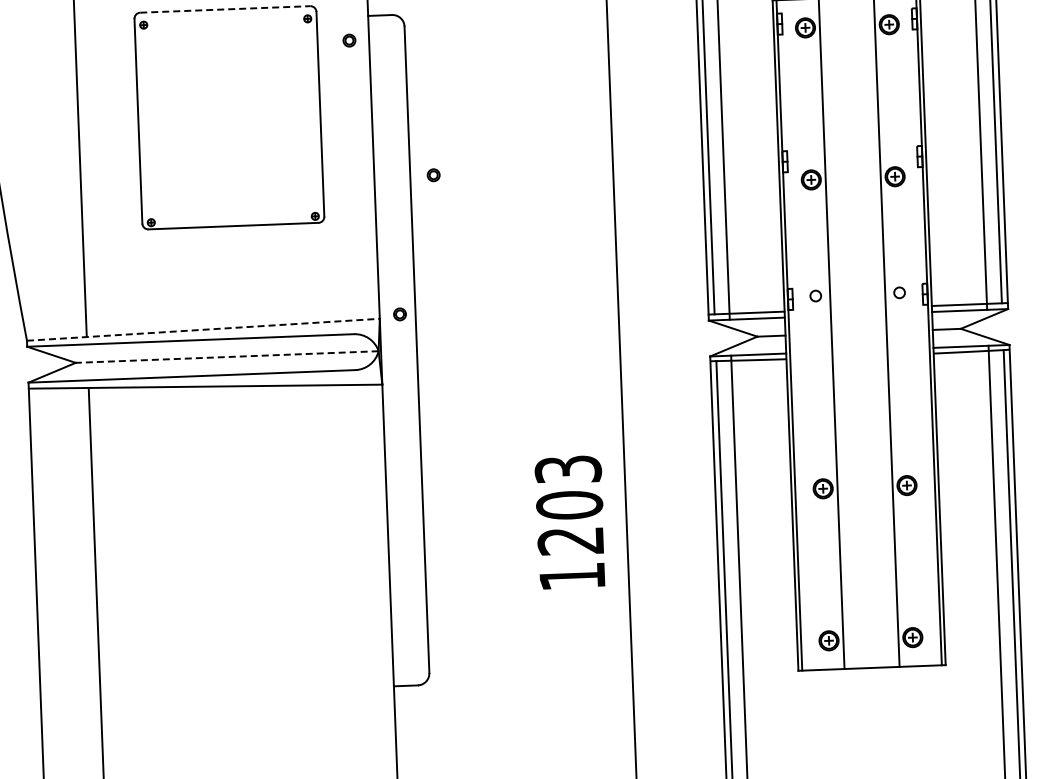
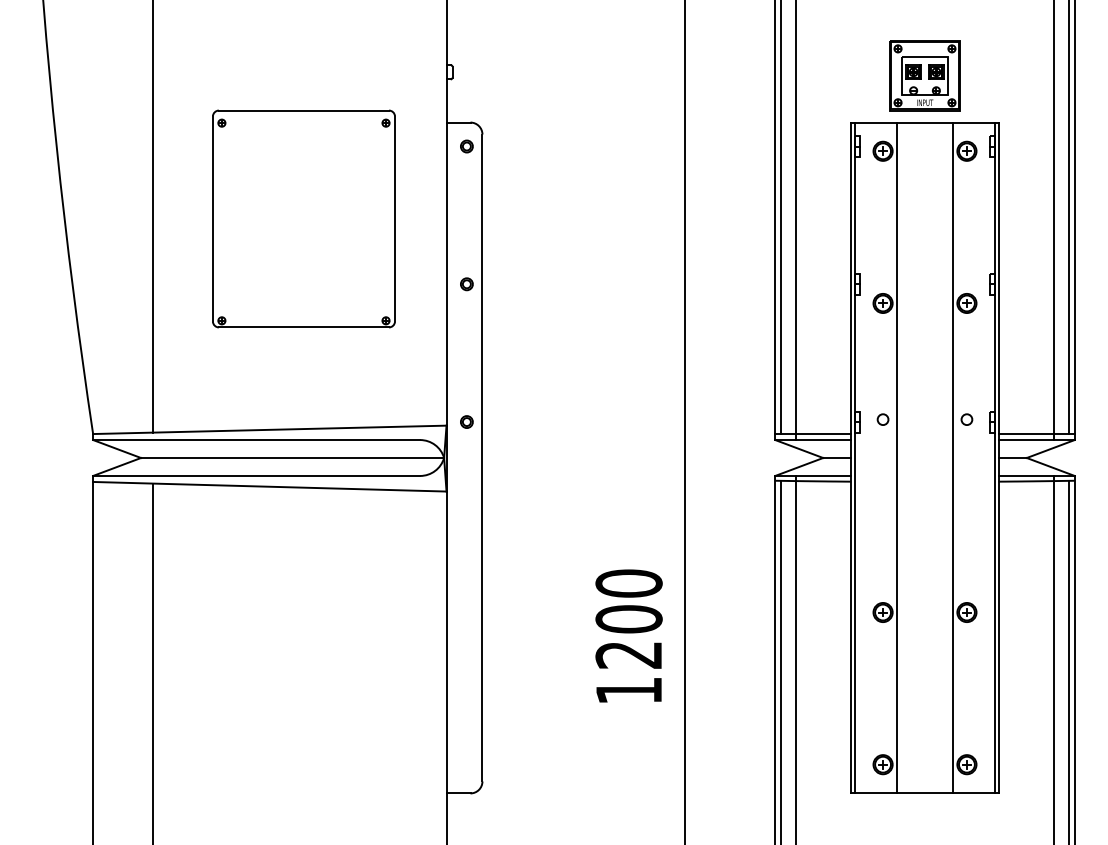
line: (225, 9) -> (304, 110), dashed -> solid
part: (349, 40) -> (466, 146), moved
part: (433, 175) -> (466, 284), moved
line: (203, 329) -> (269, 429), dashed -> solid
line: (227, 357) -> (292, 458), dashed -> solid
text: (567, 469) -> (628, 583), 1203 -> 1200

